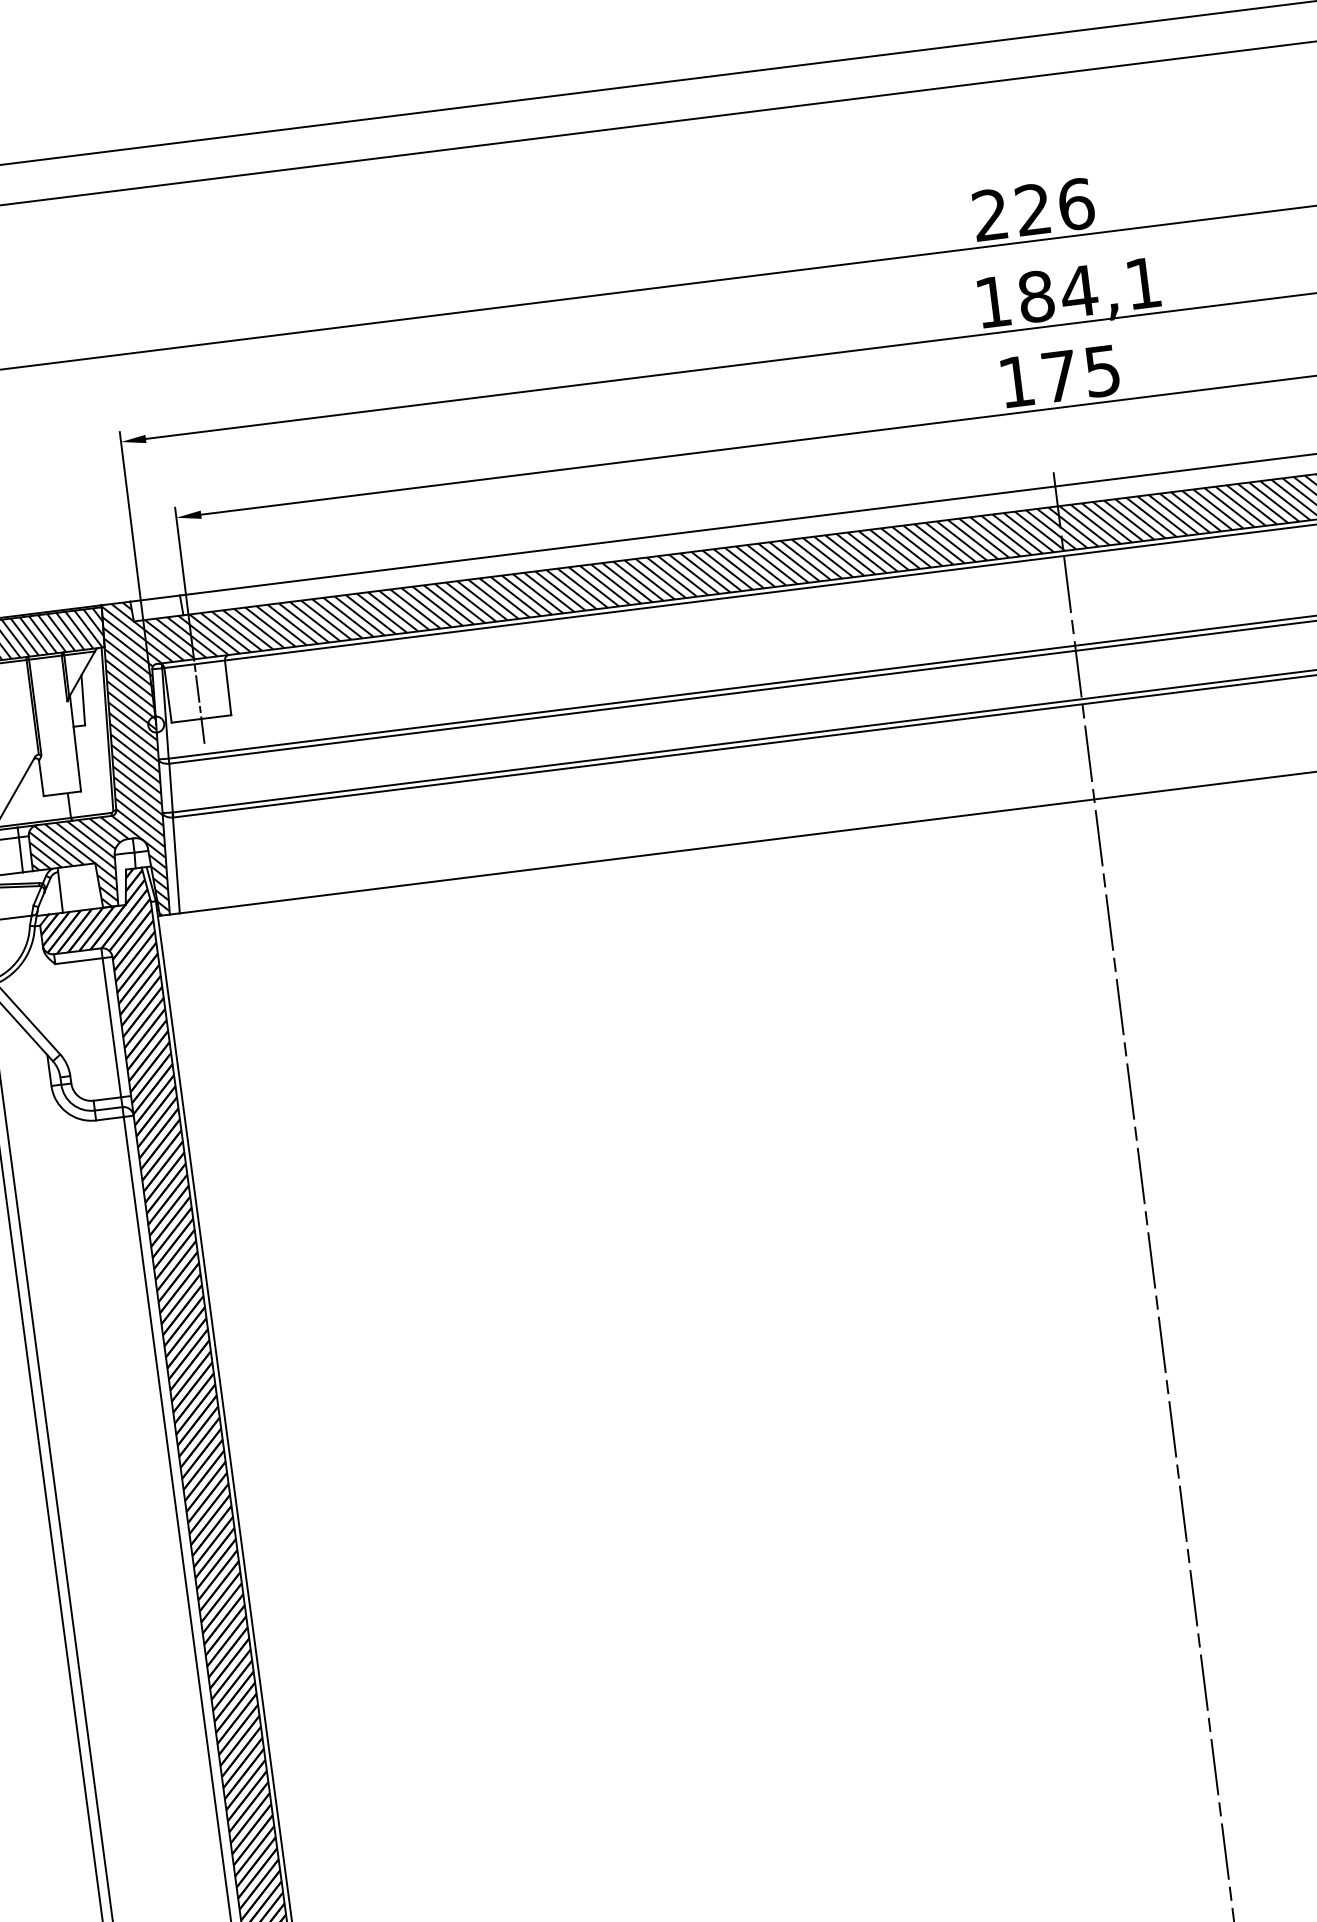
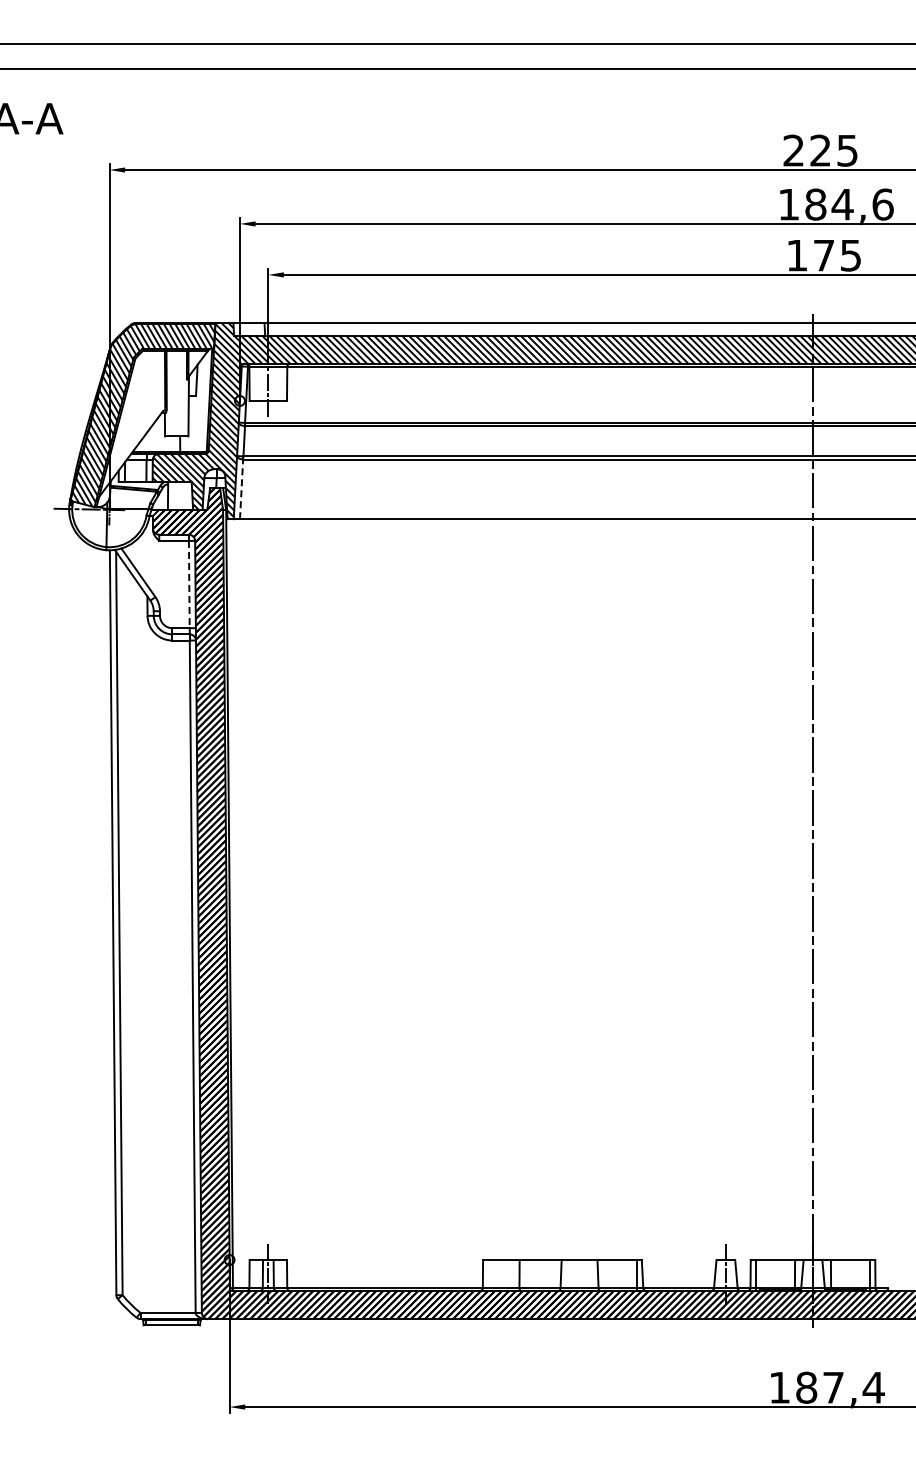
text: (1076, 204) -> (847, 150), 226 -> 225
text: (1142, 283) -> (882, 204), 184,1 -> 184,6
line: (176, 865) -> (241, 489), solid -> dashed
line: (112, 1027) -> (189, 584), solid -> dashed

